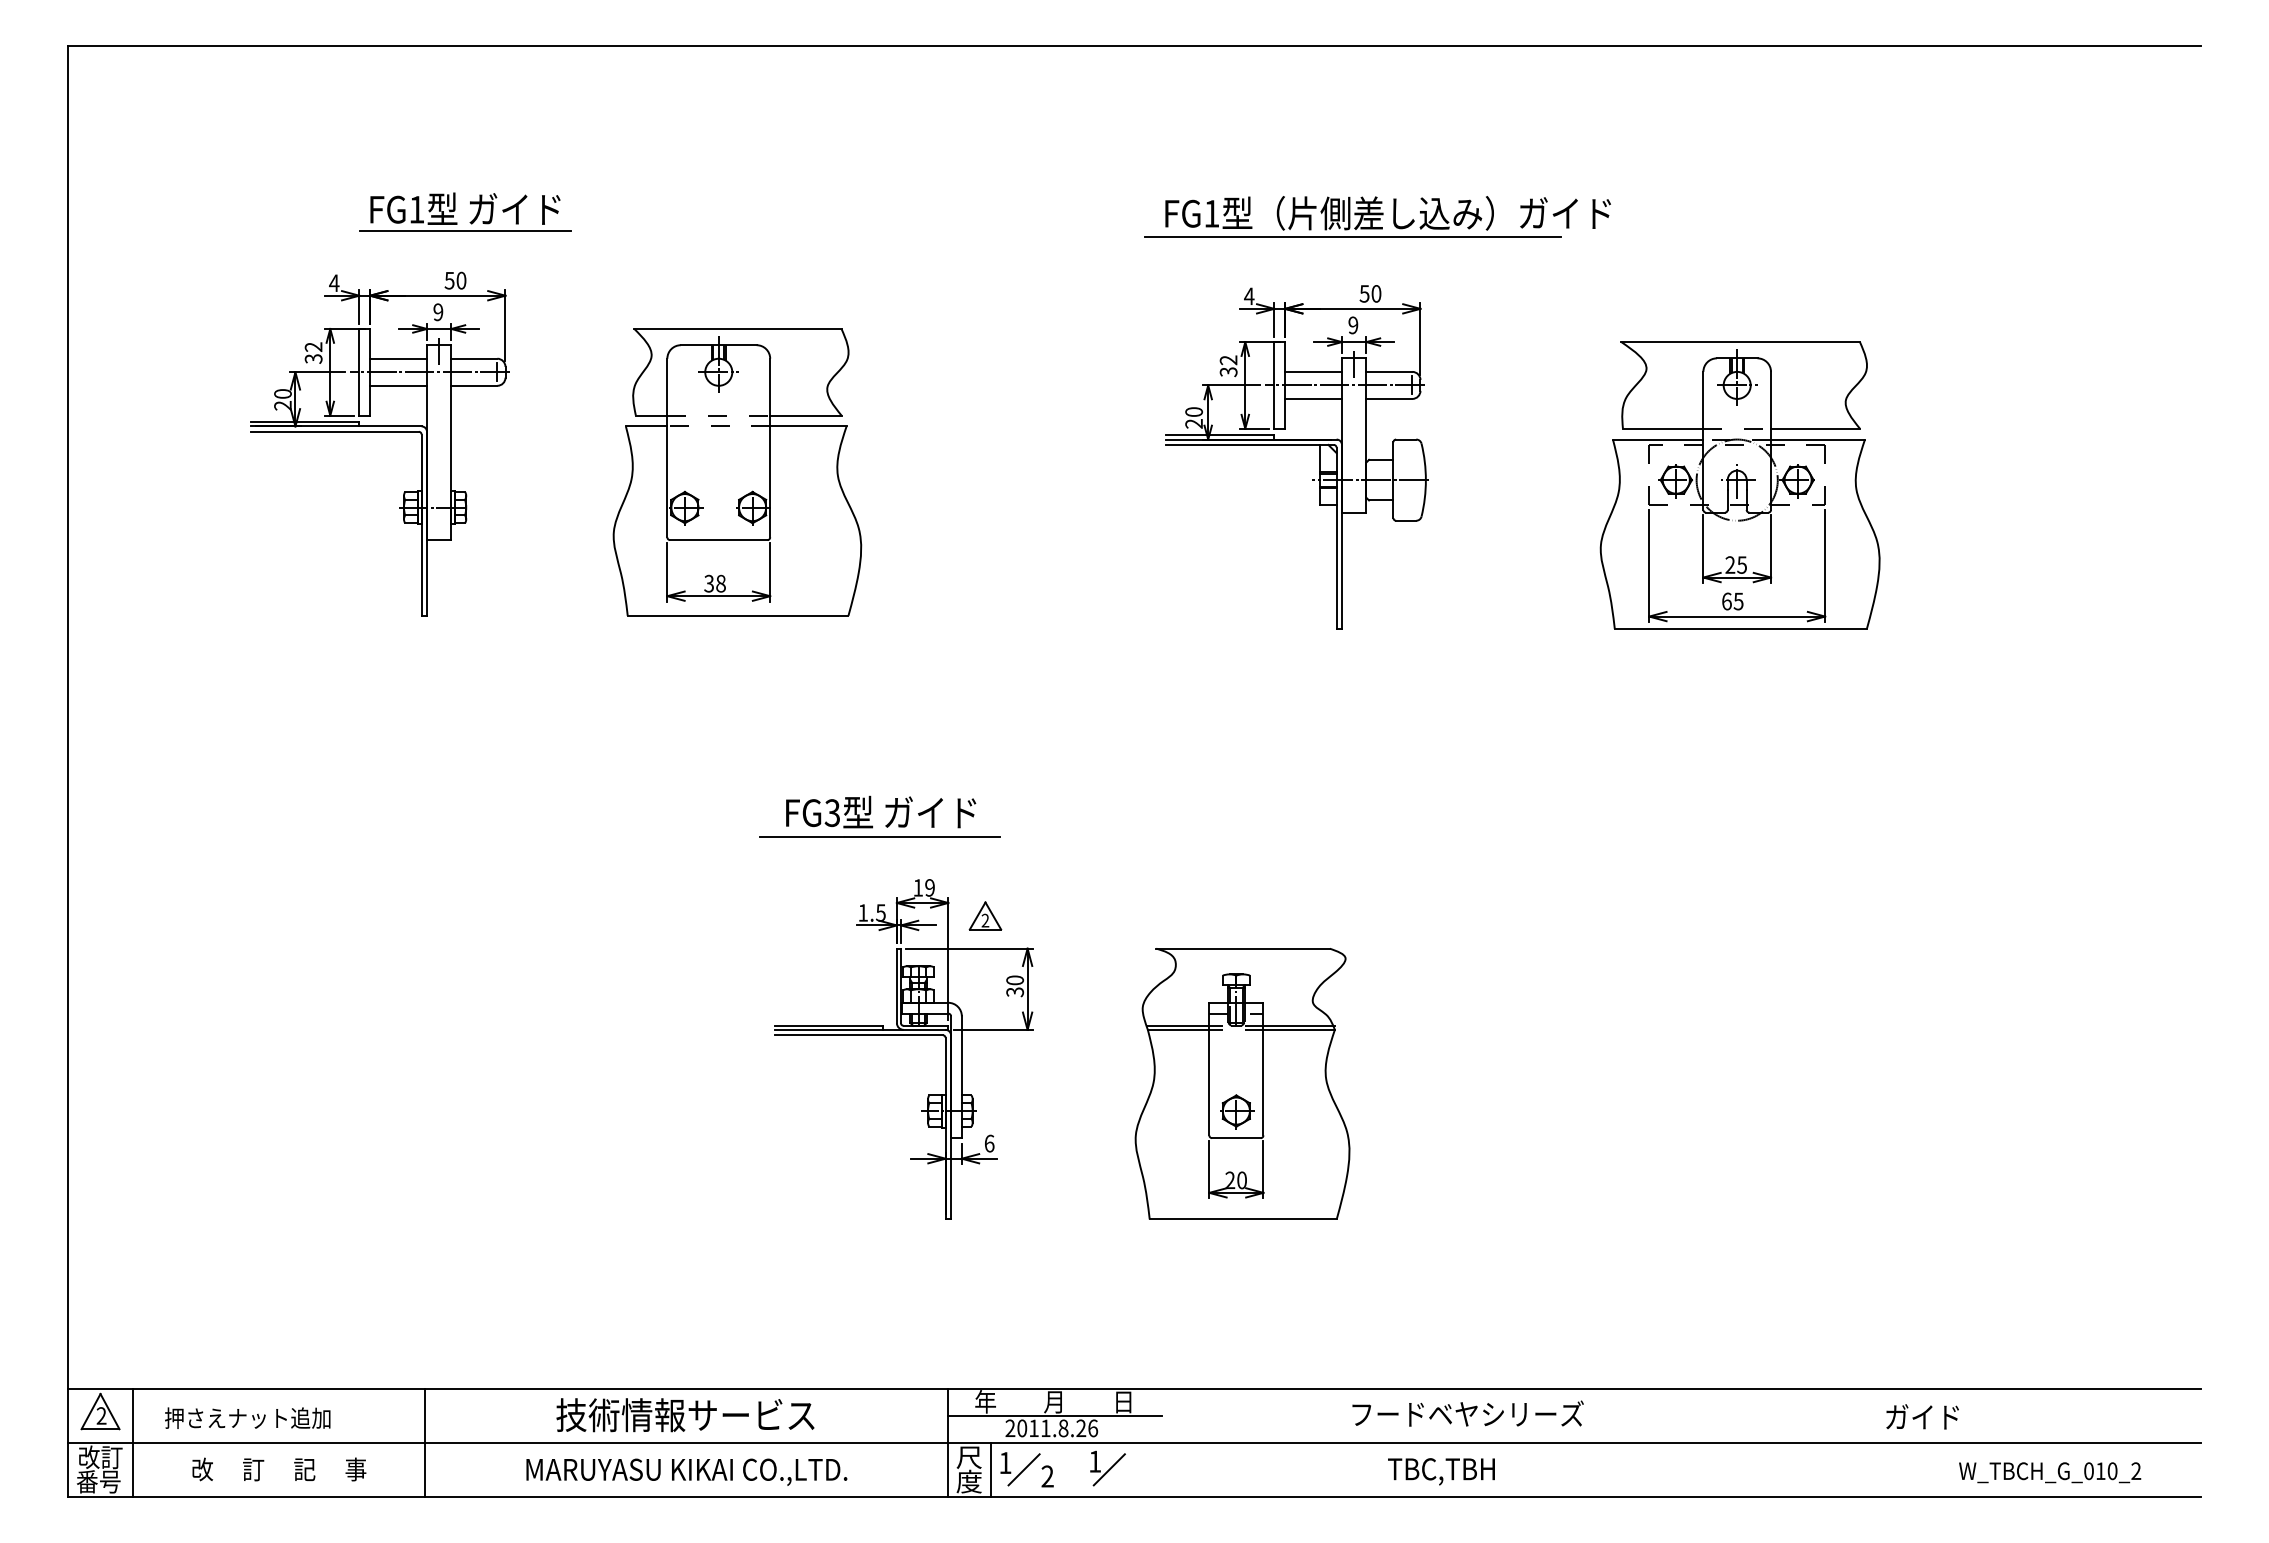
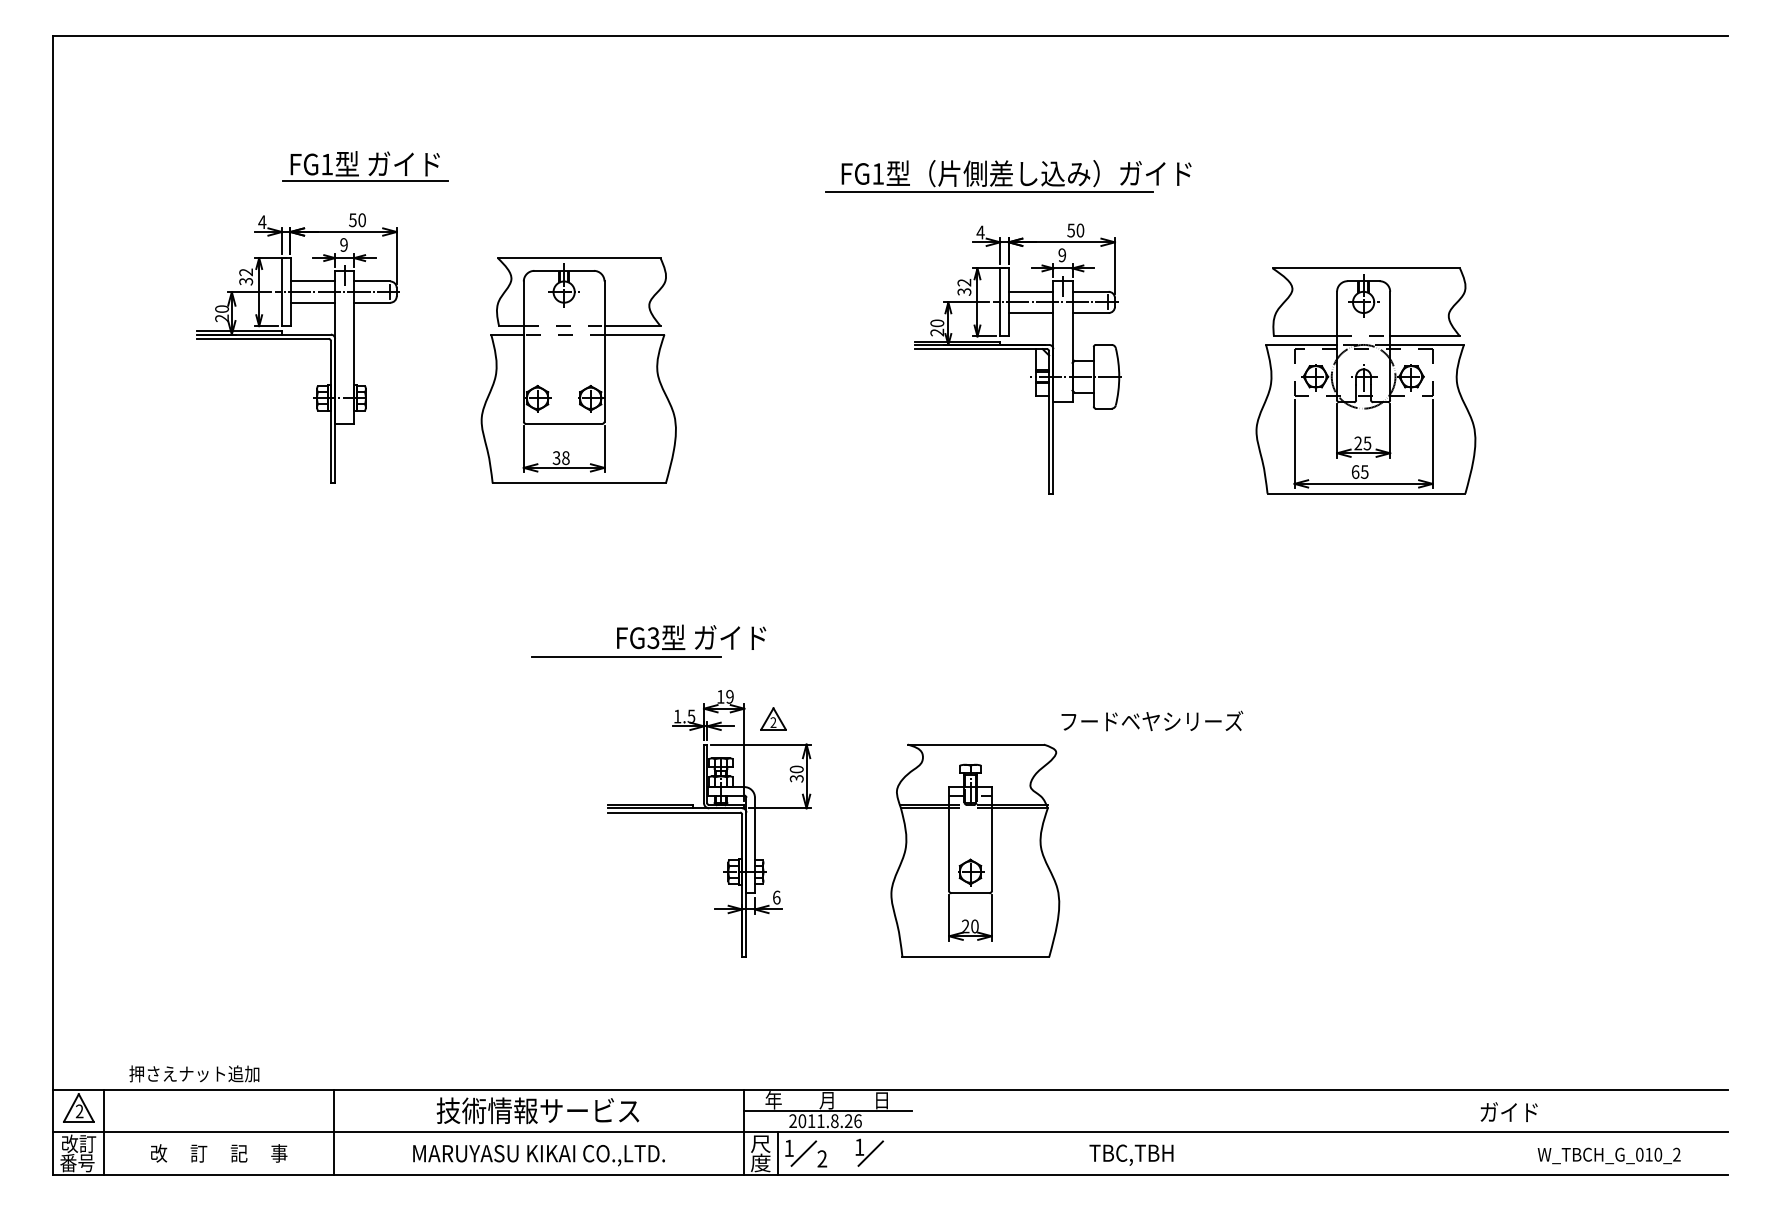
part: (1377, 216) -> (1008, 176), moved
line: (879, 836) -> (625, 656), moved
text: (1467, 1413) -> (1151, 720), moved
text: (247, 1417) -> (194, 1073), moved

